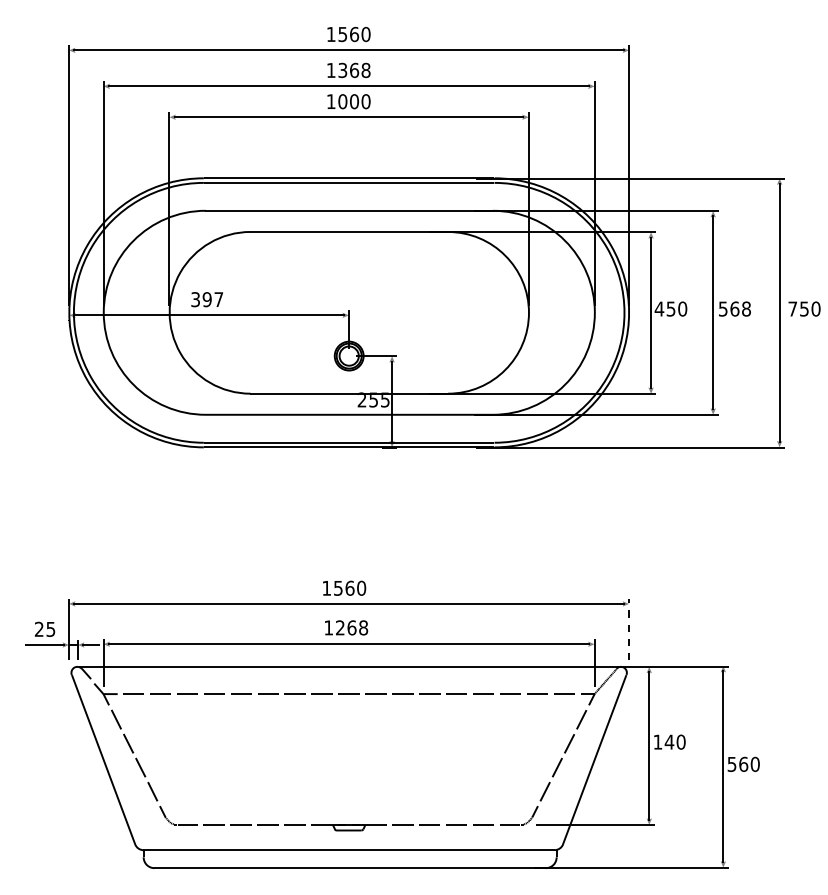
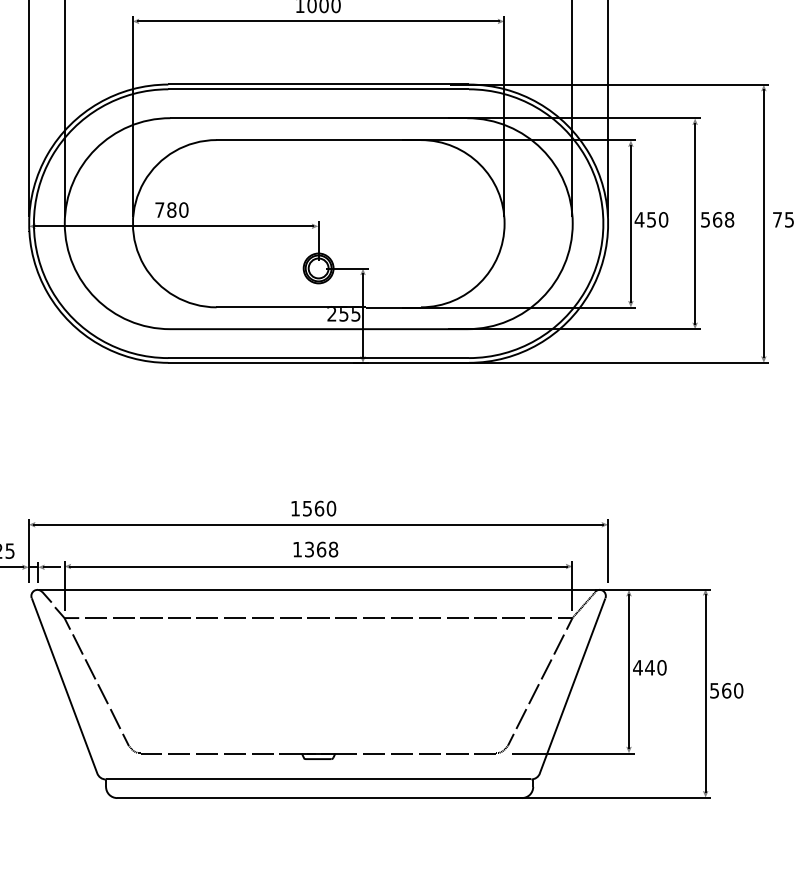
text: (207, 299) -> (172, 209), 397 -> 780
text: (340, 628) -> (309, 550), 1268 -> 1368
line: (629, 629) -> (608, 551), dashed -> solid
text: (657, 741) -> (637, 667), 140 -> 440

